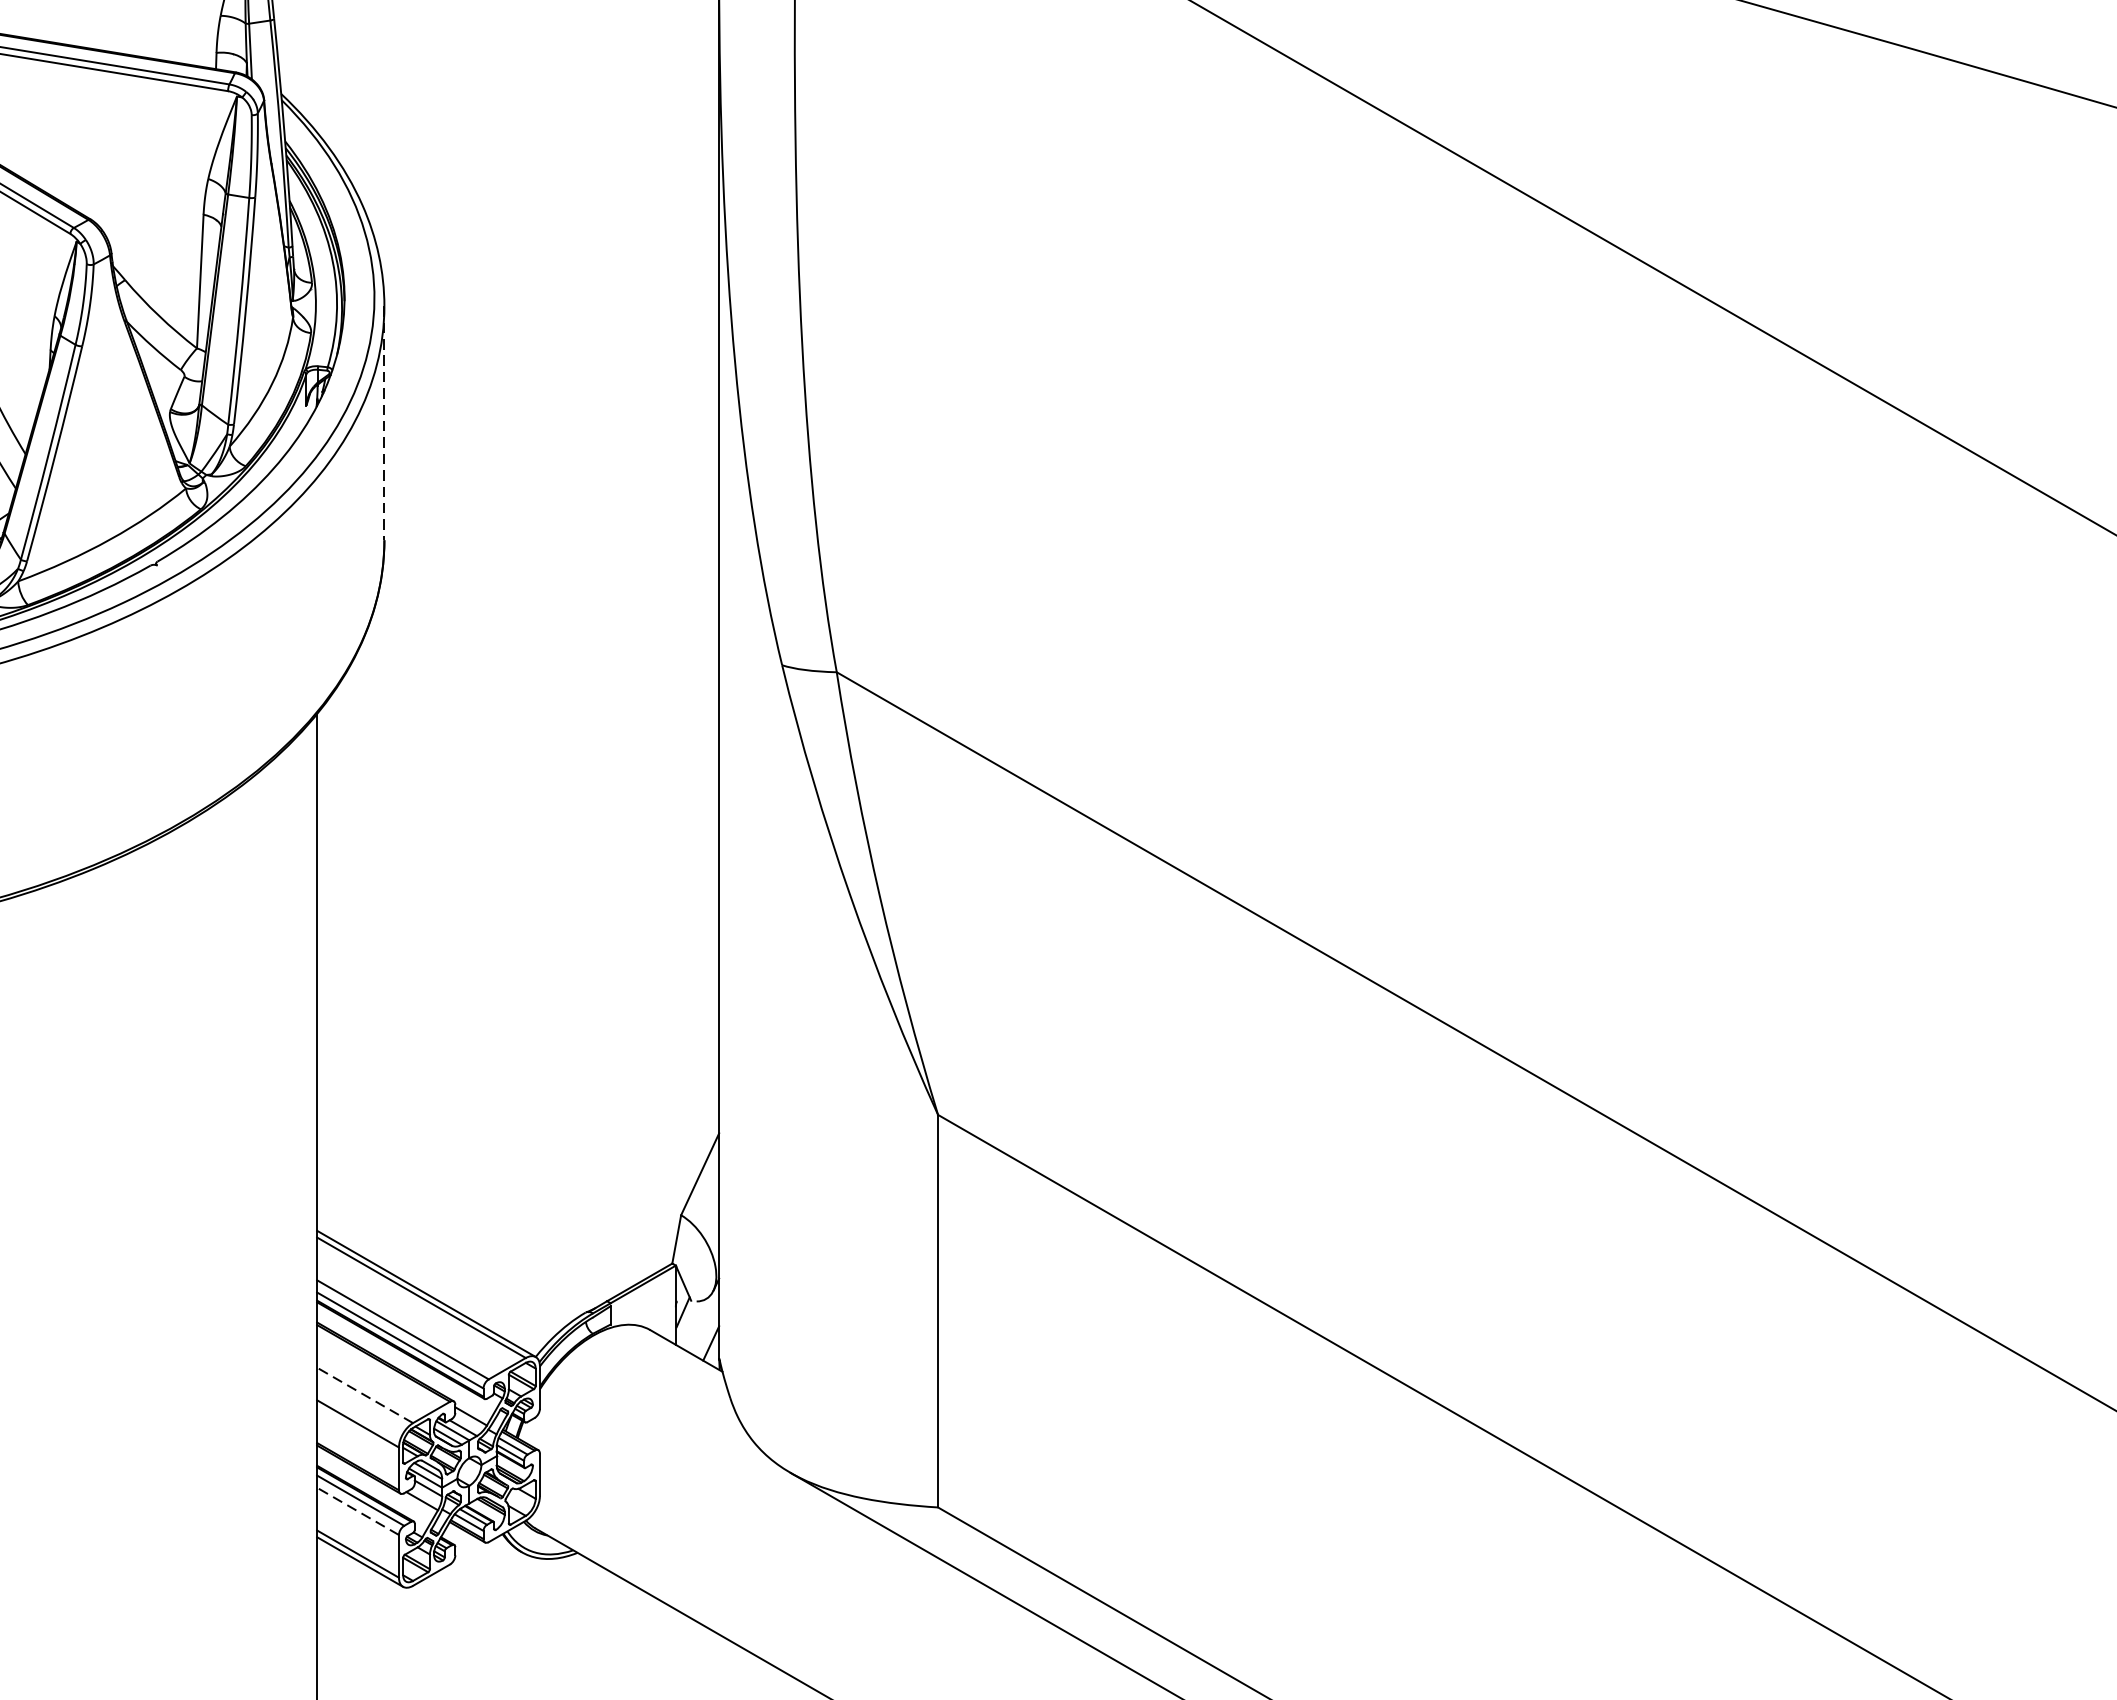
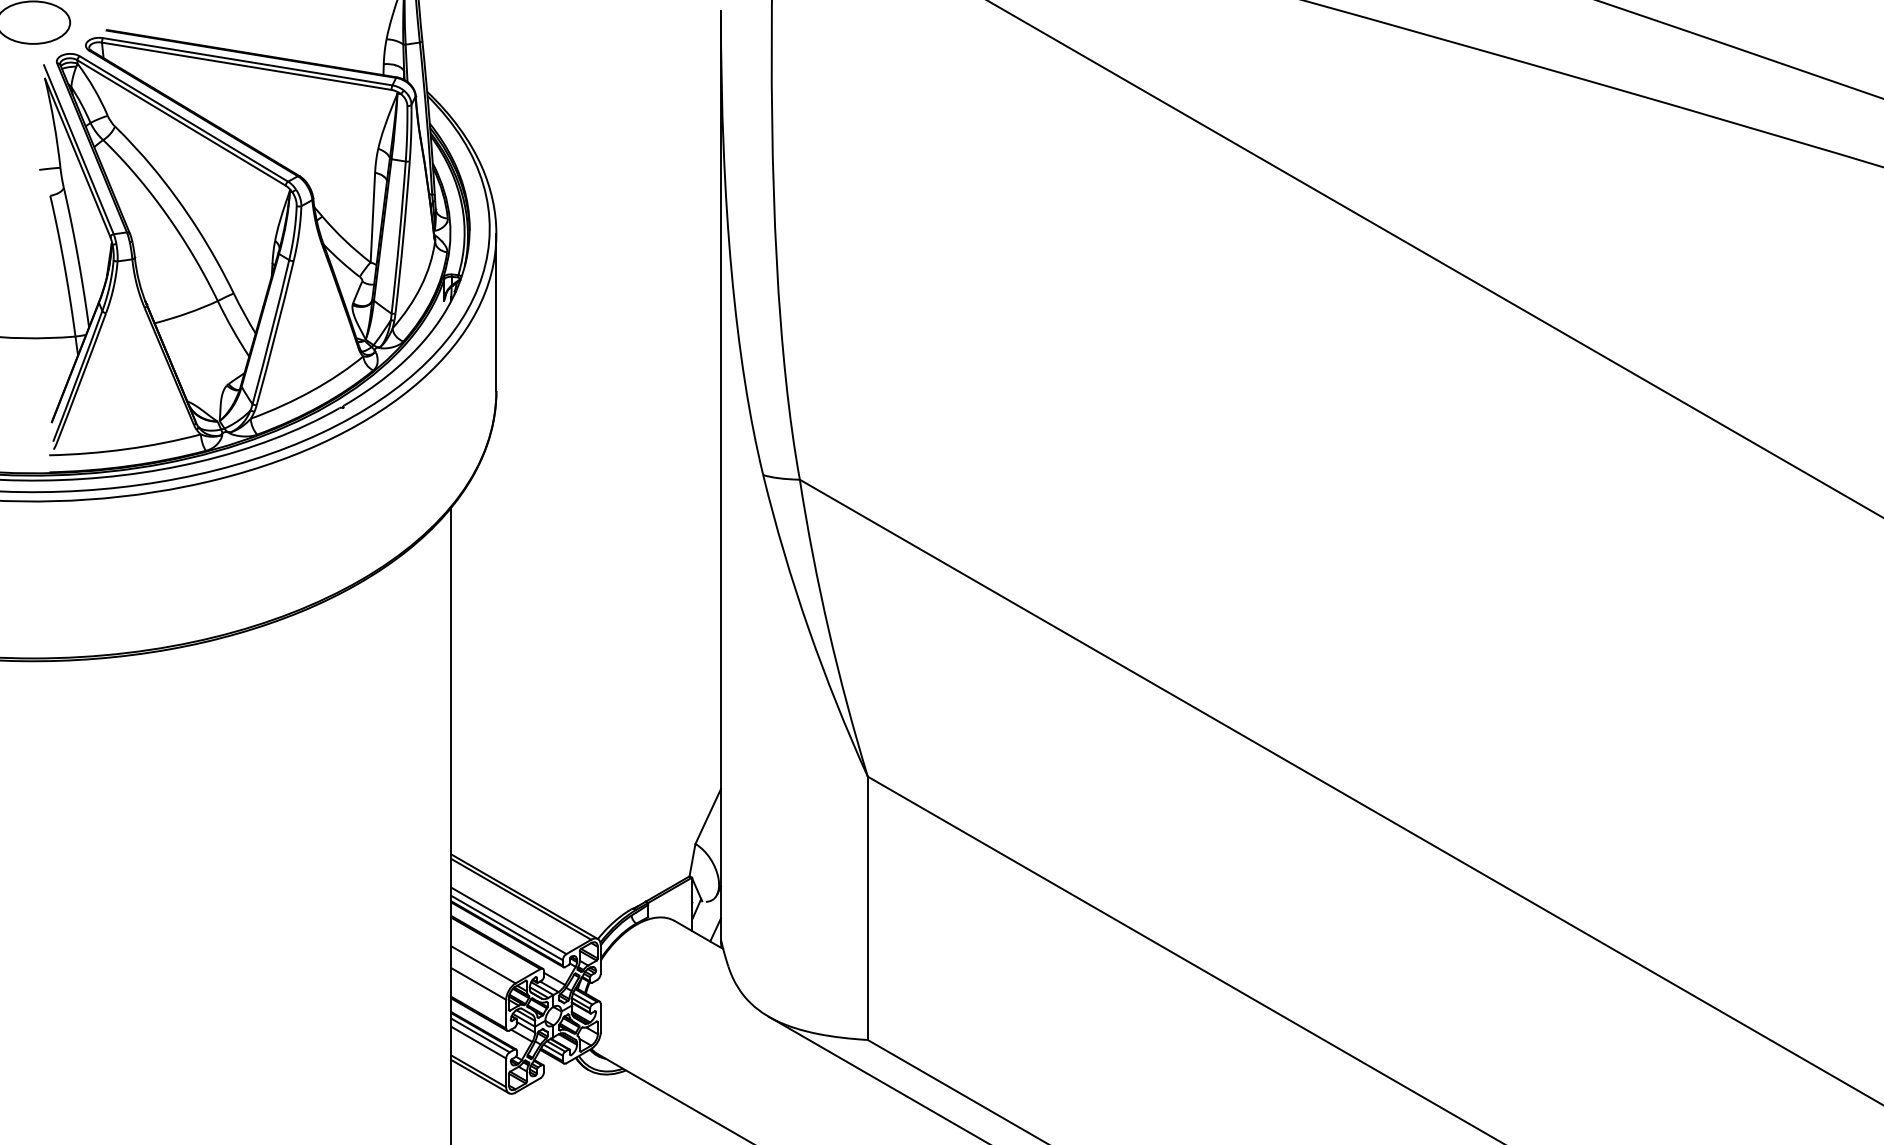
line: (384, 424) -> (496, 313), dashed -> solid
line: (365, 1394) -> (483, 964), dashed -> solid
line: (357, 1511) -> (478, 1042), dashed -> solid

